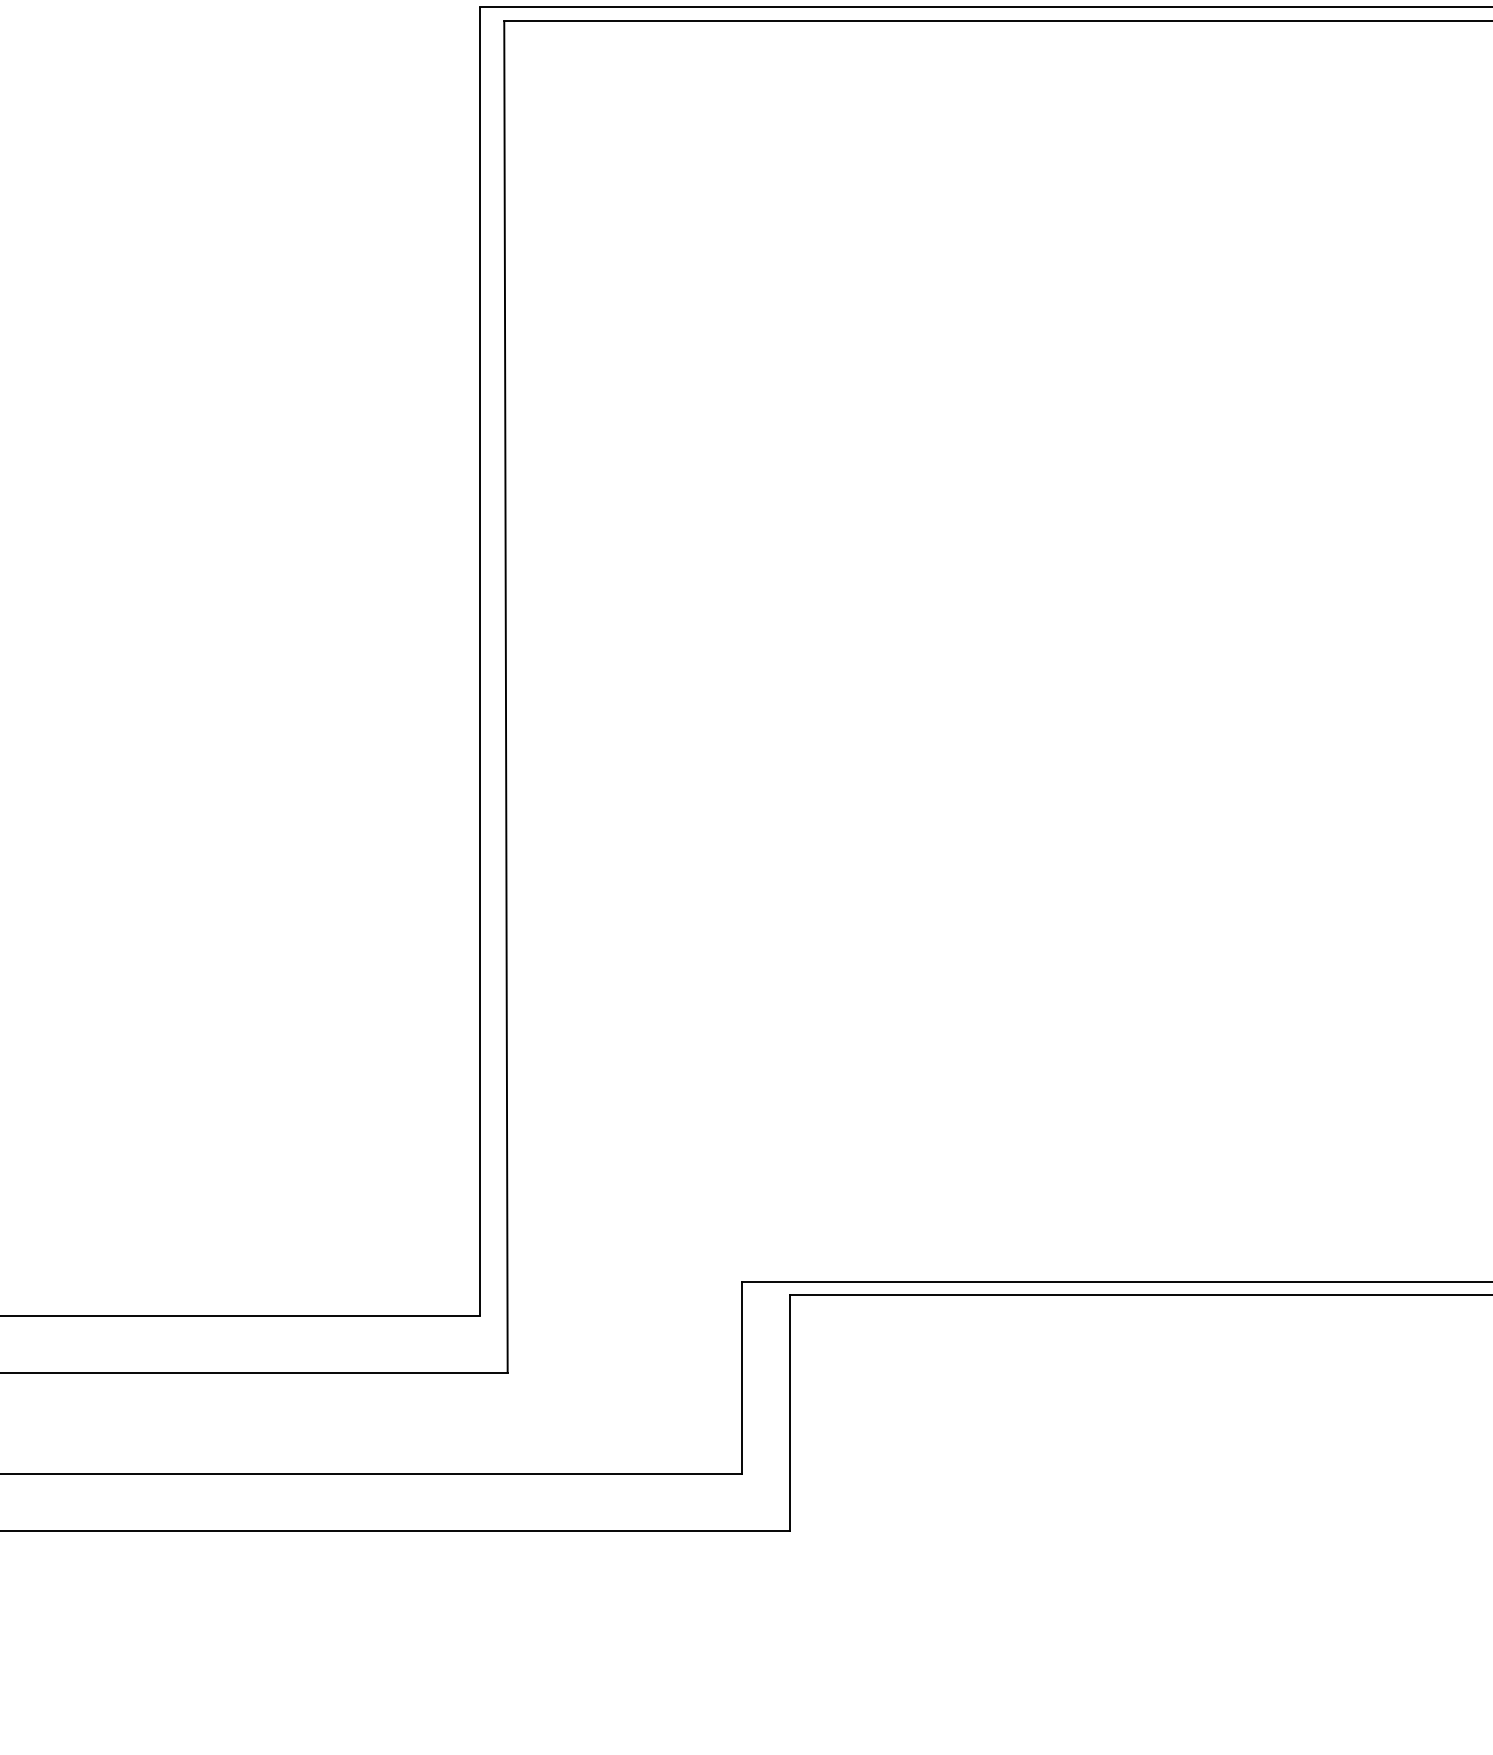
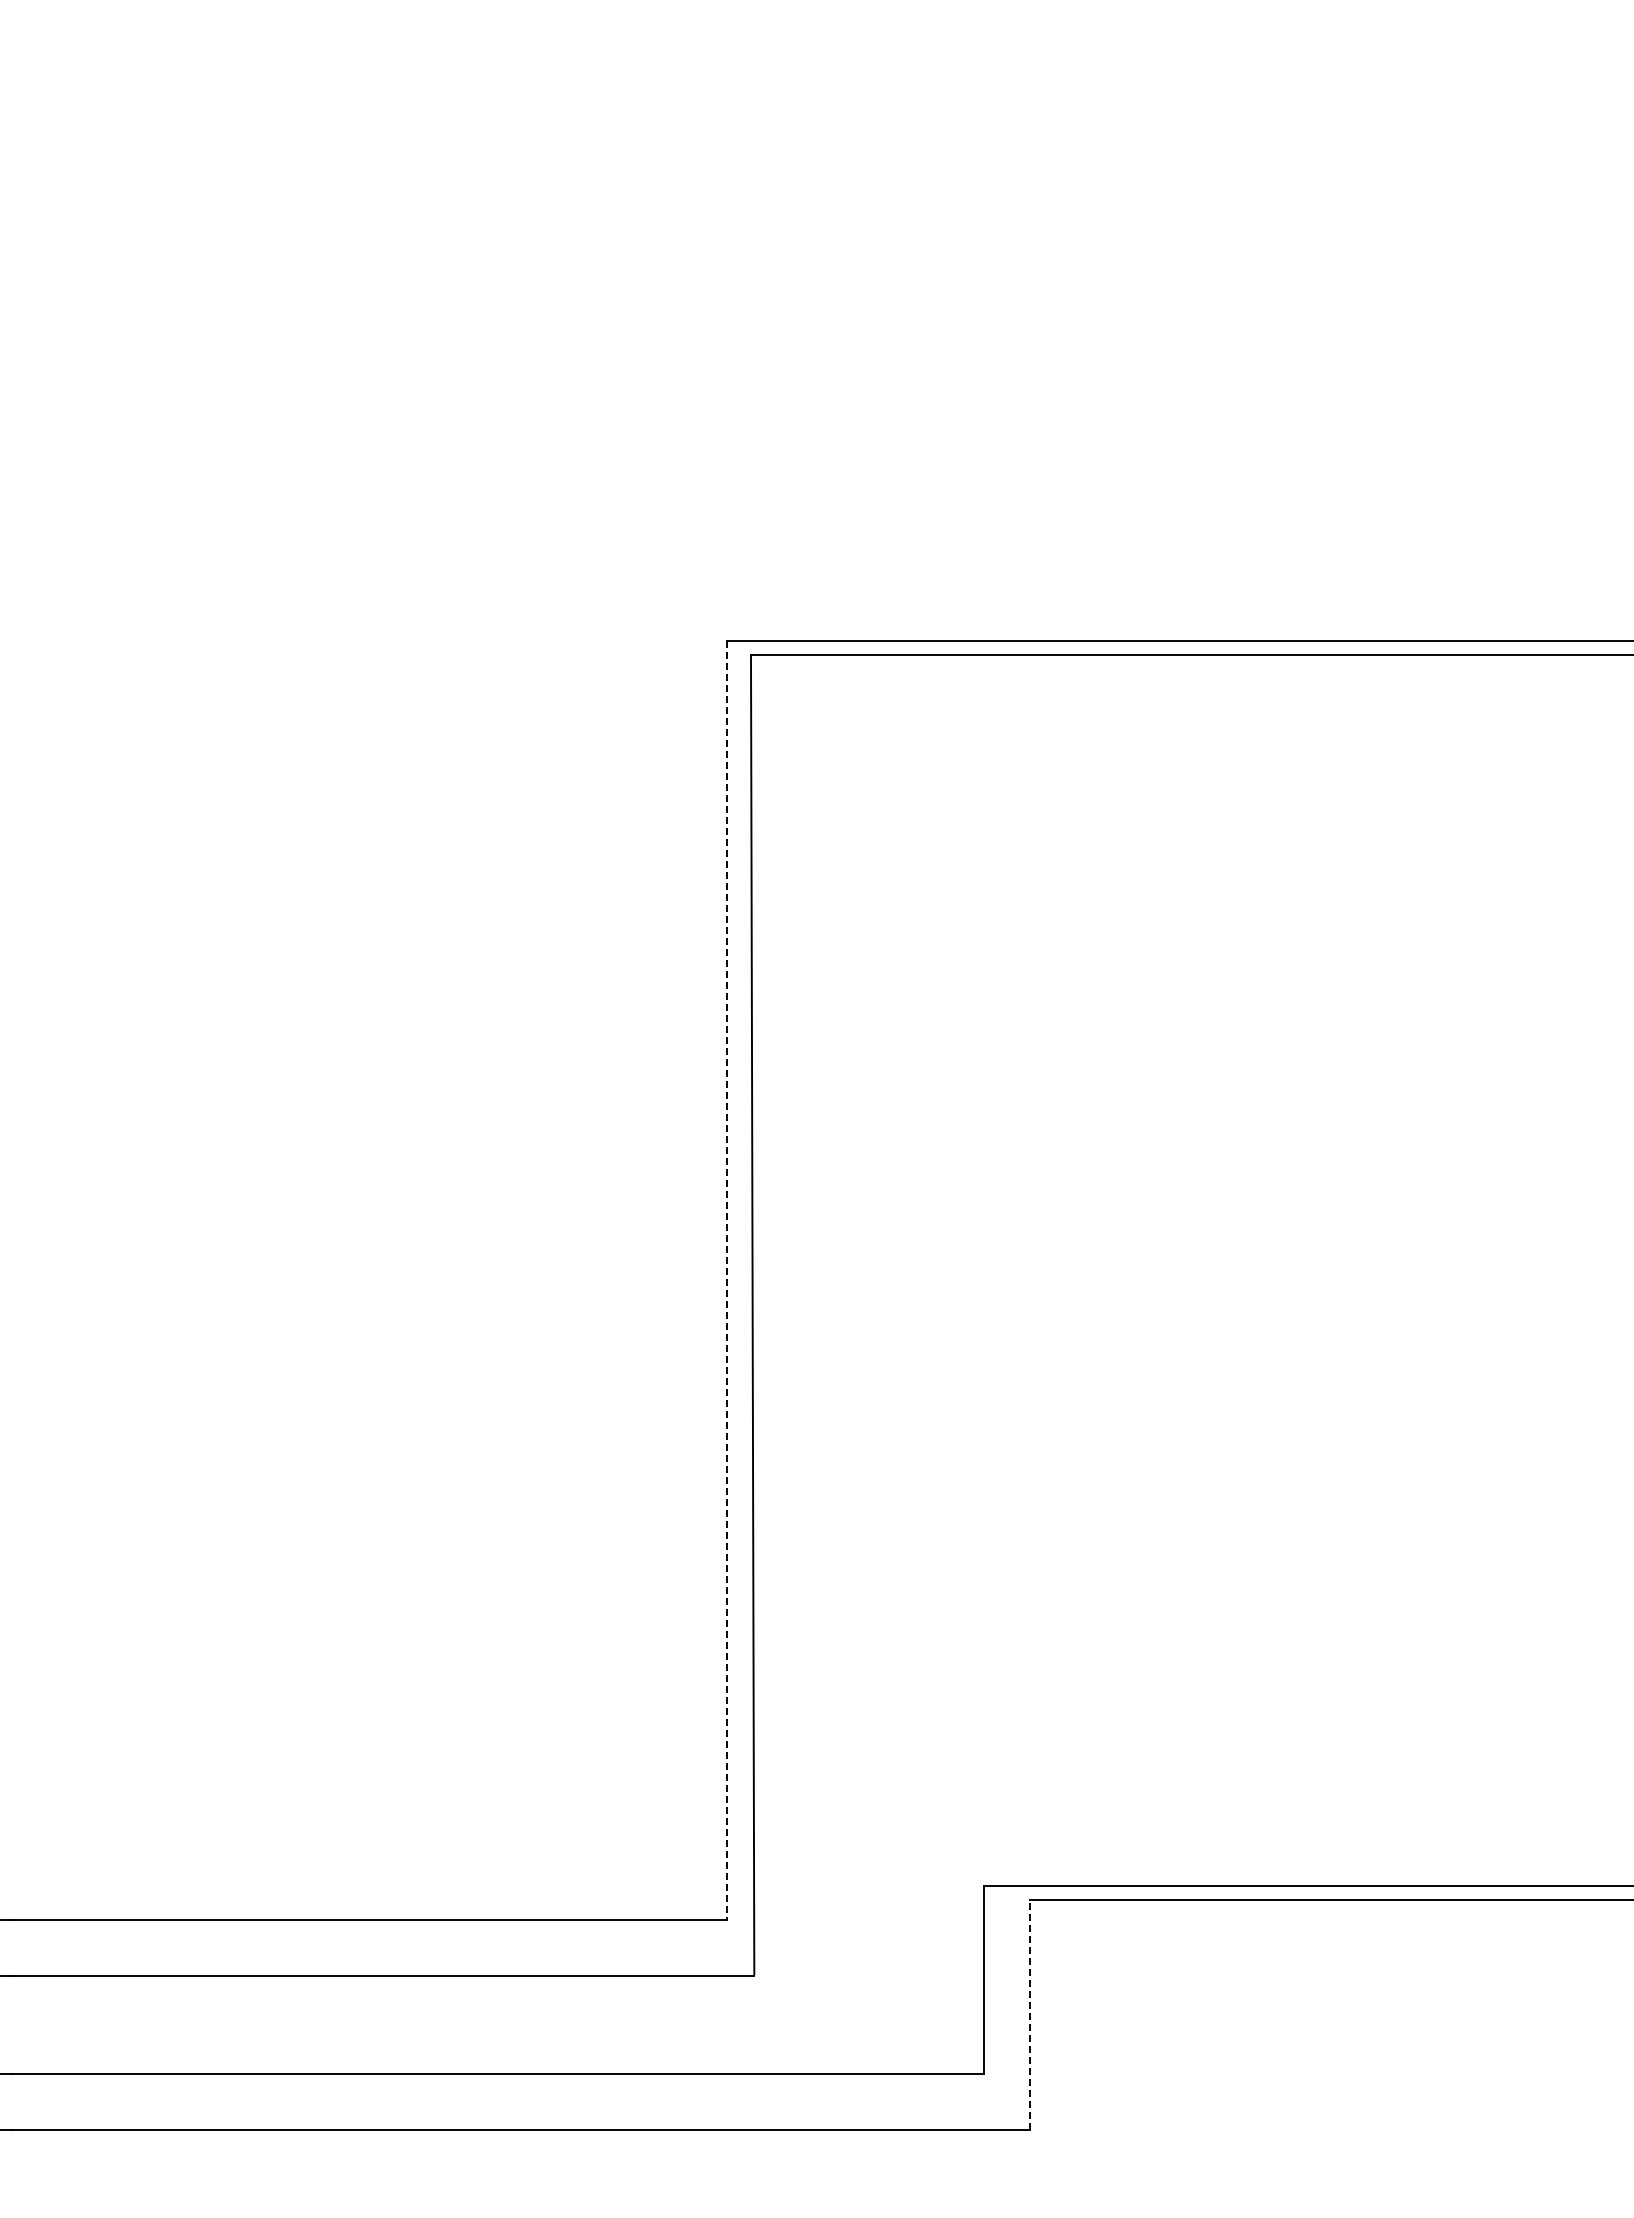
line: (480, 662) -> (727, 1281), solid -> dashed
line: (789, 1413) -> (1029, 2014), solid -> dashed

